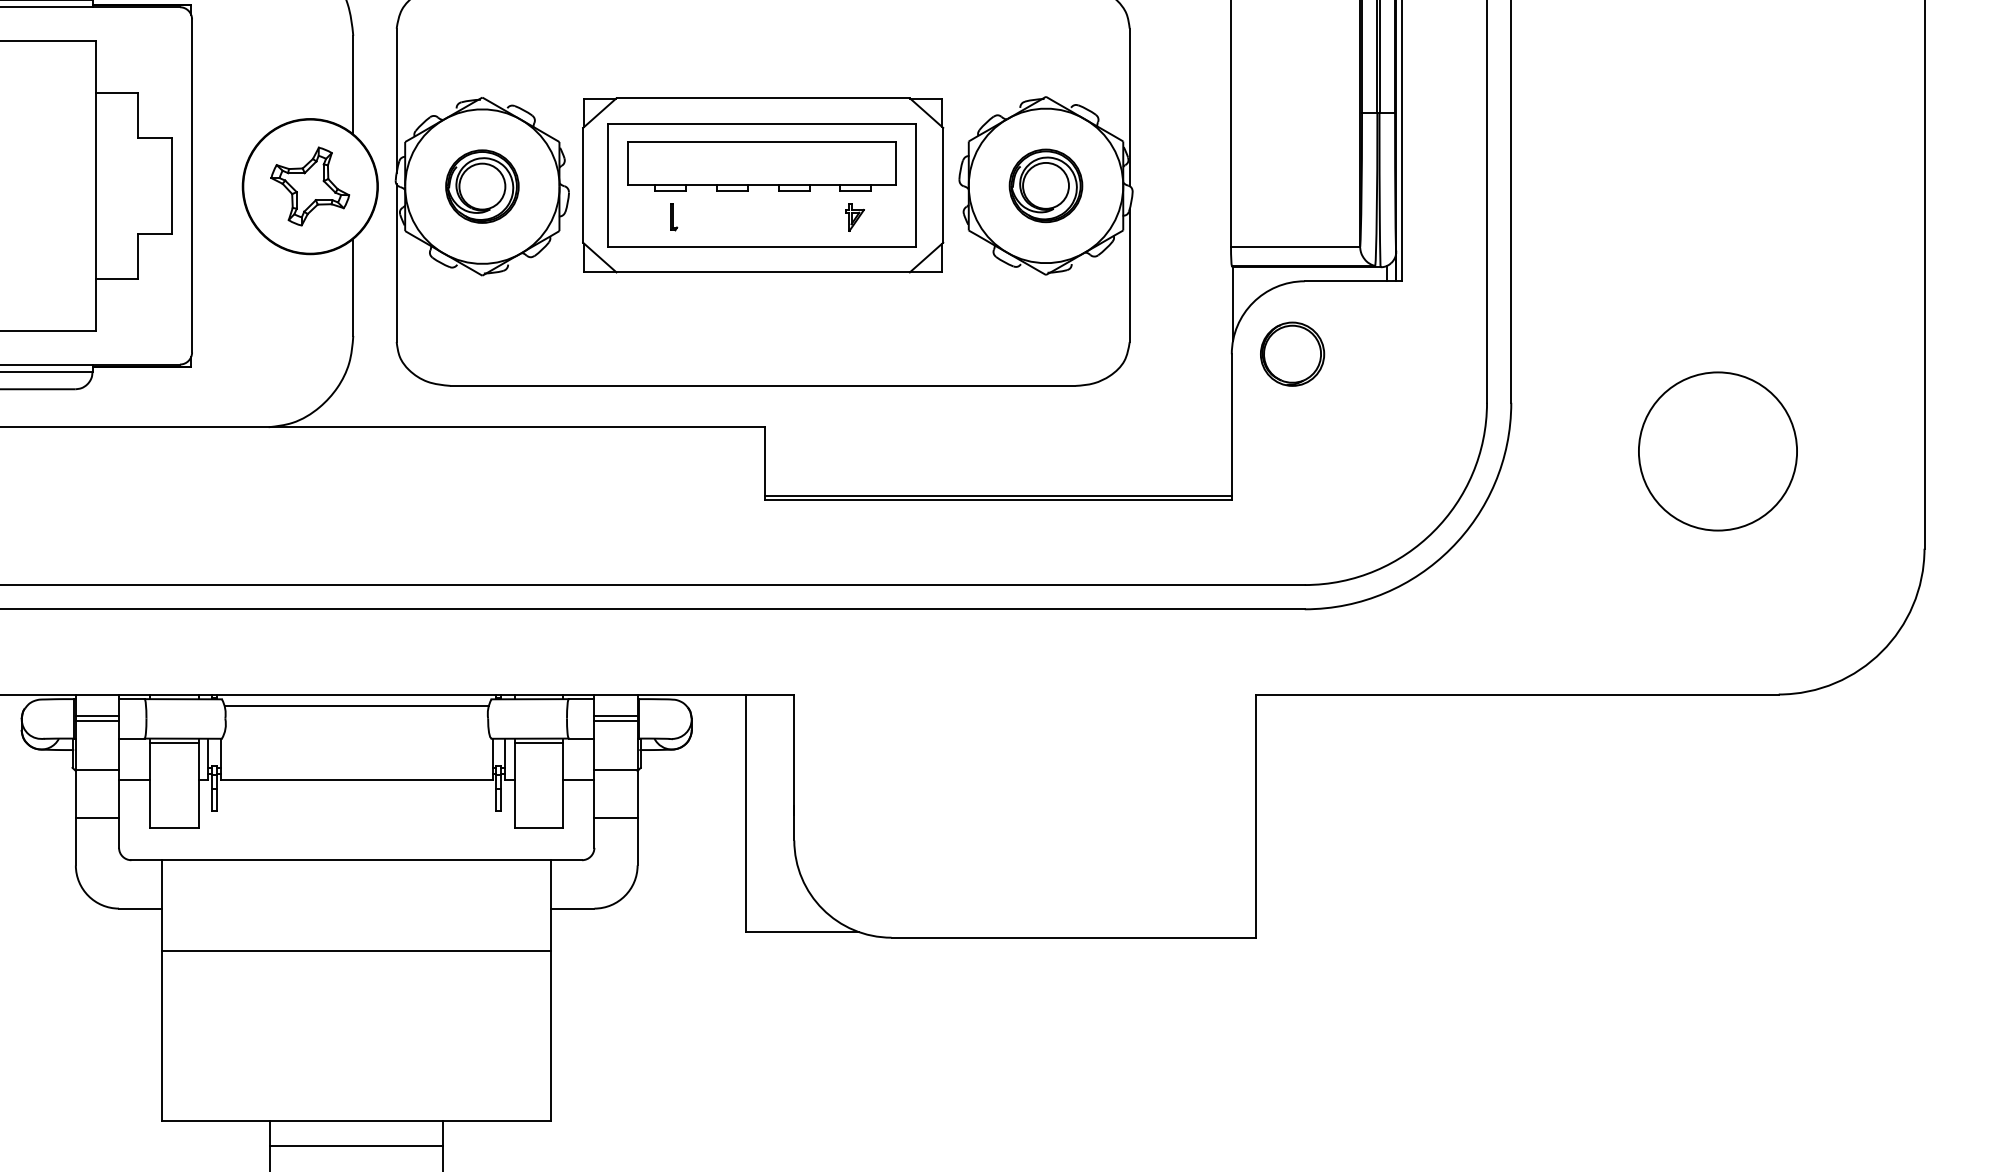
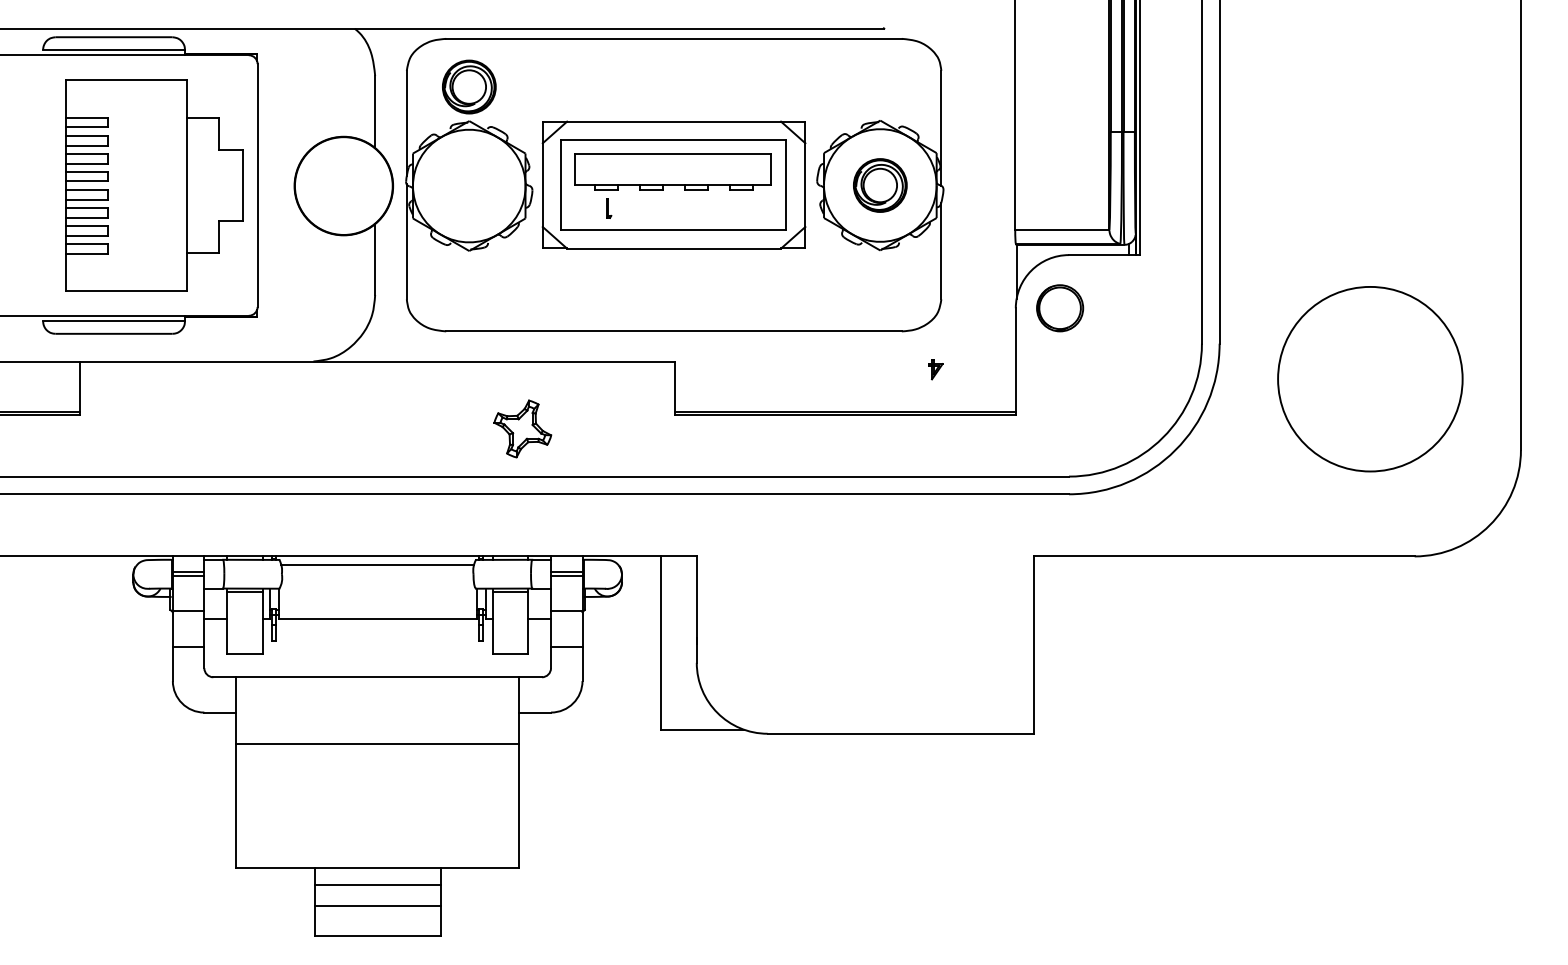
part: (309, 185) -> (522, 428), moved
part: (482, 185) -> (469, 86), moved
part: (854, 217) -> (935, 369), moved
circle: (1718, 450) -> (1370, 378), size x1.6

